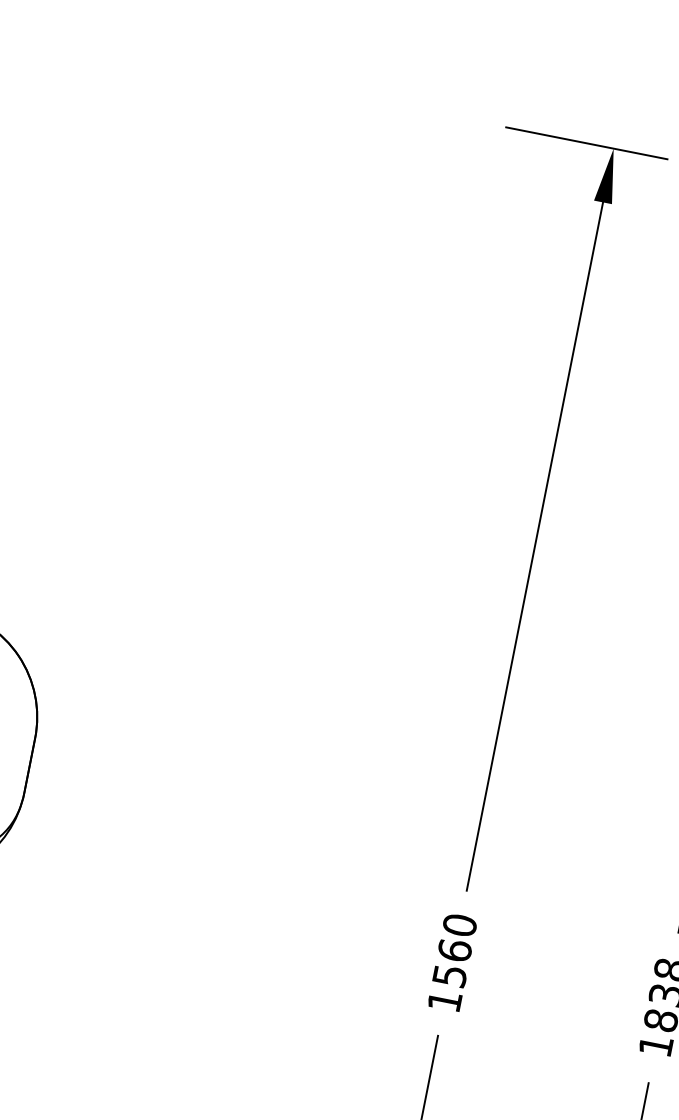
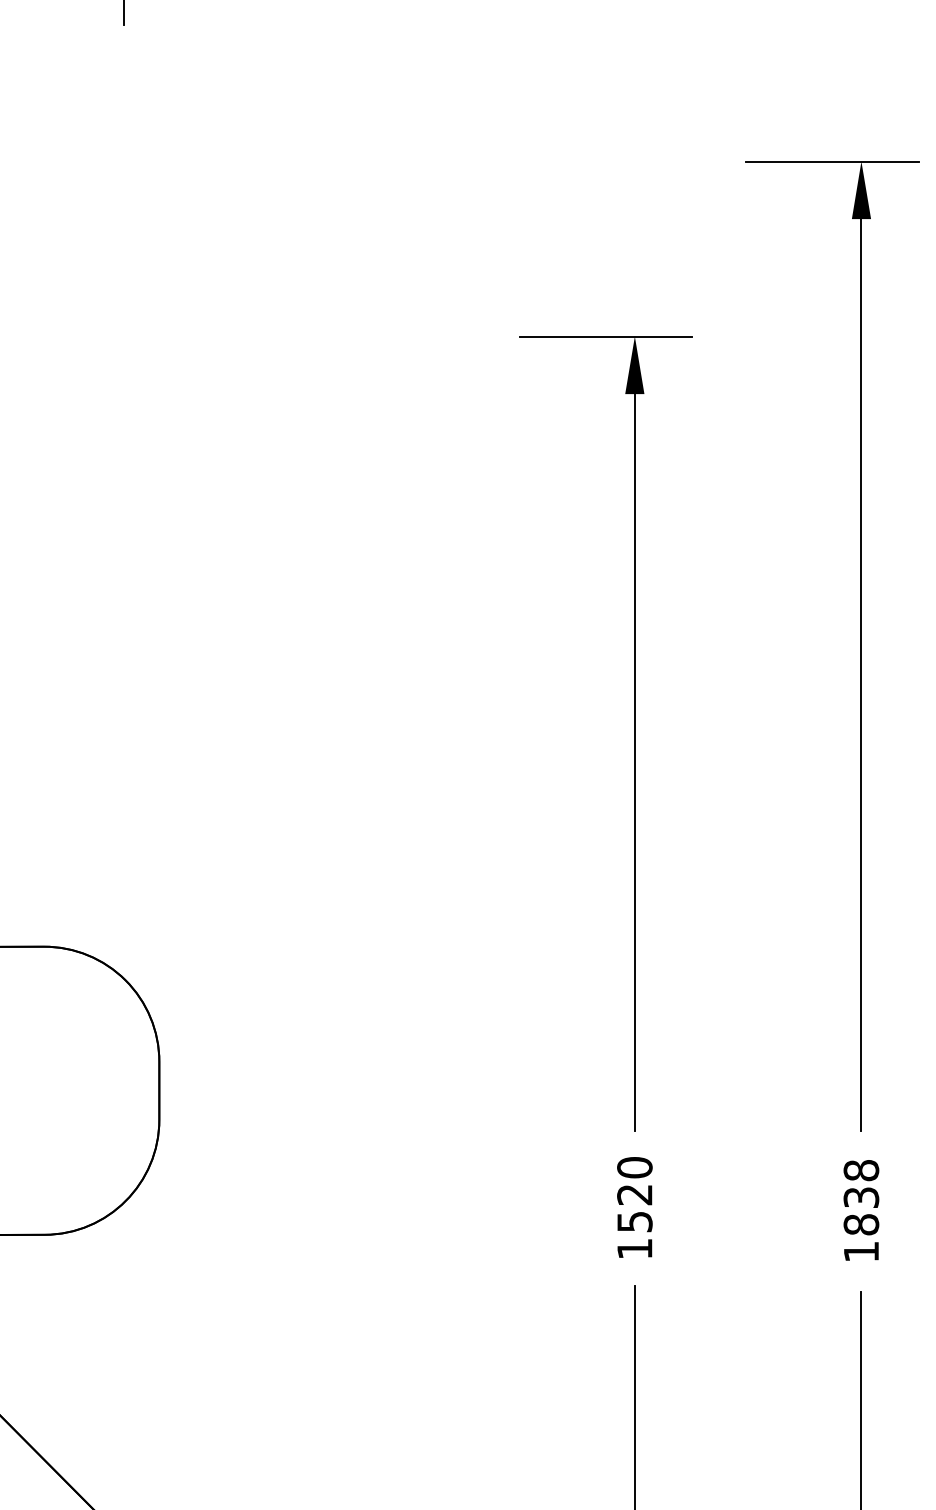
text: (454, 950) -> (634, 1194), 1560 -> 1520

